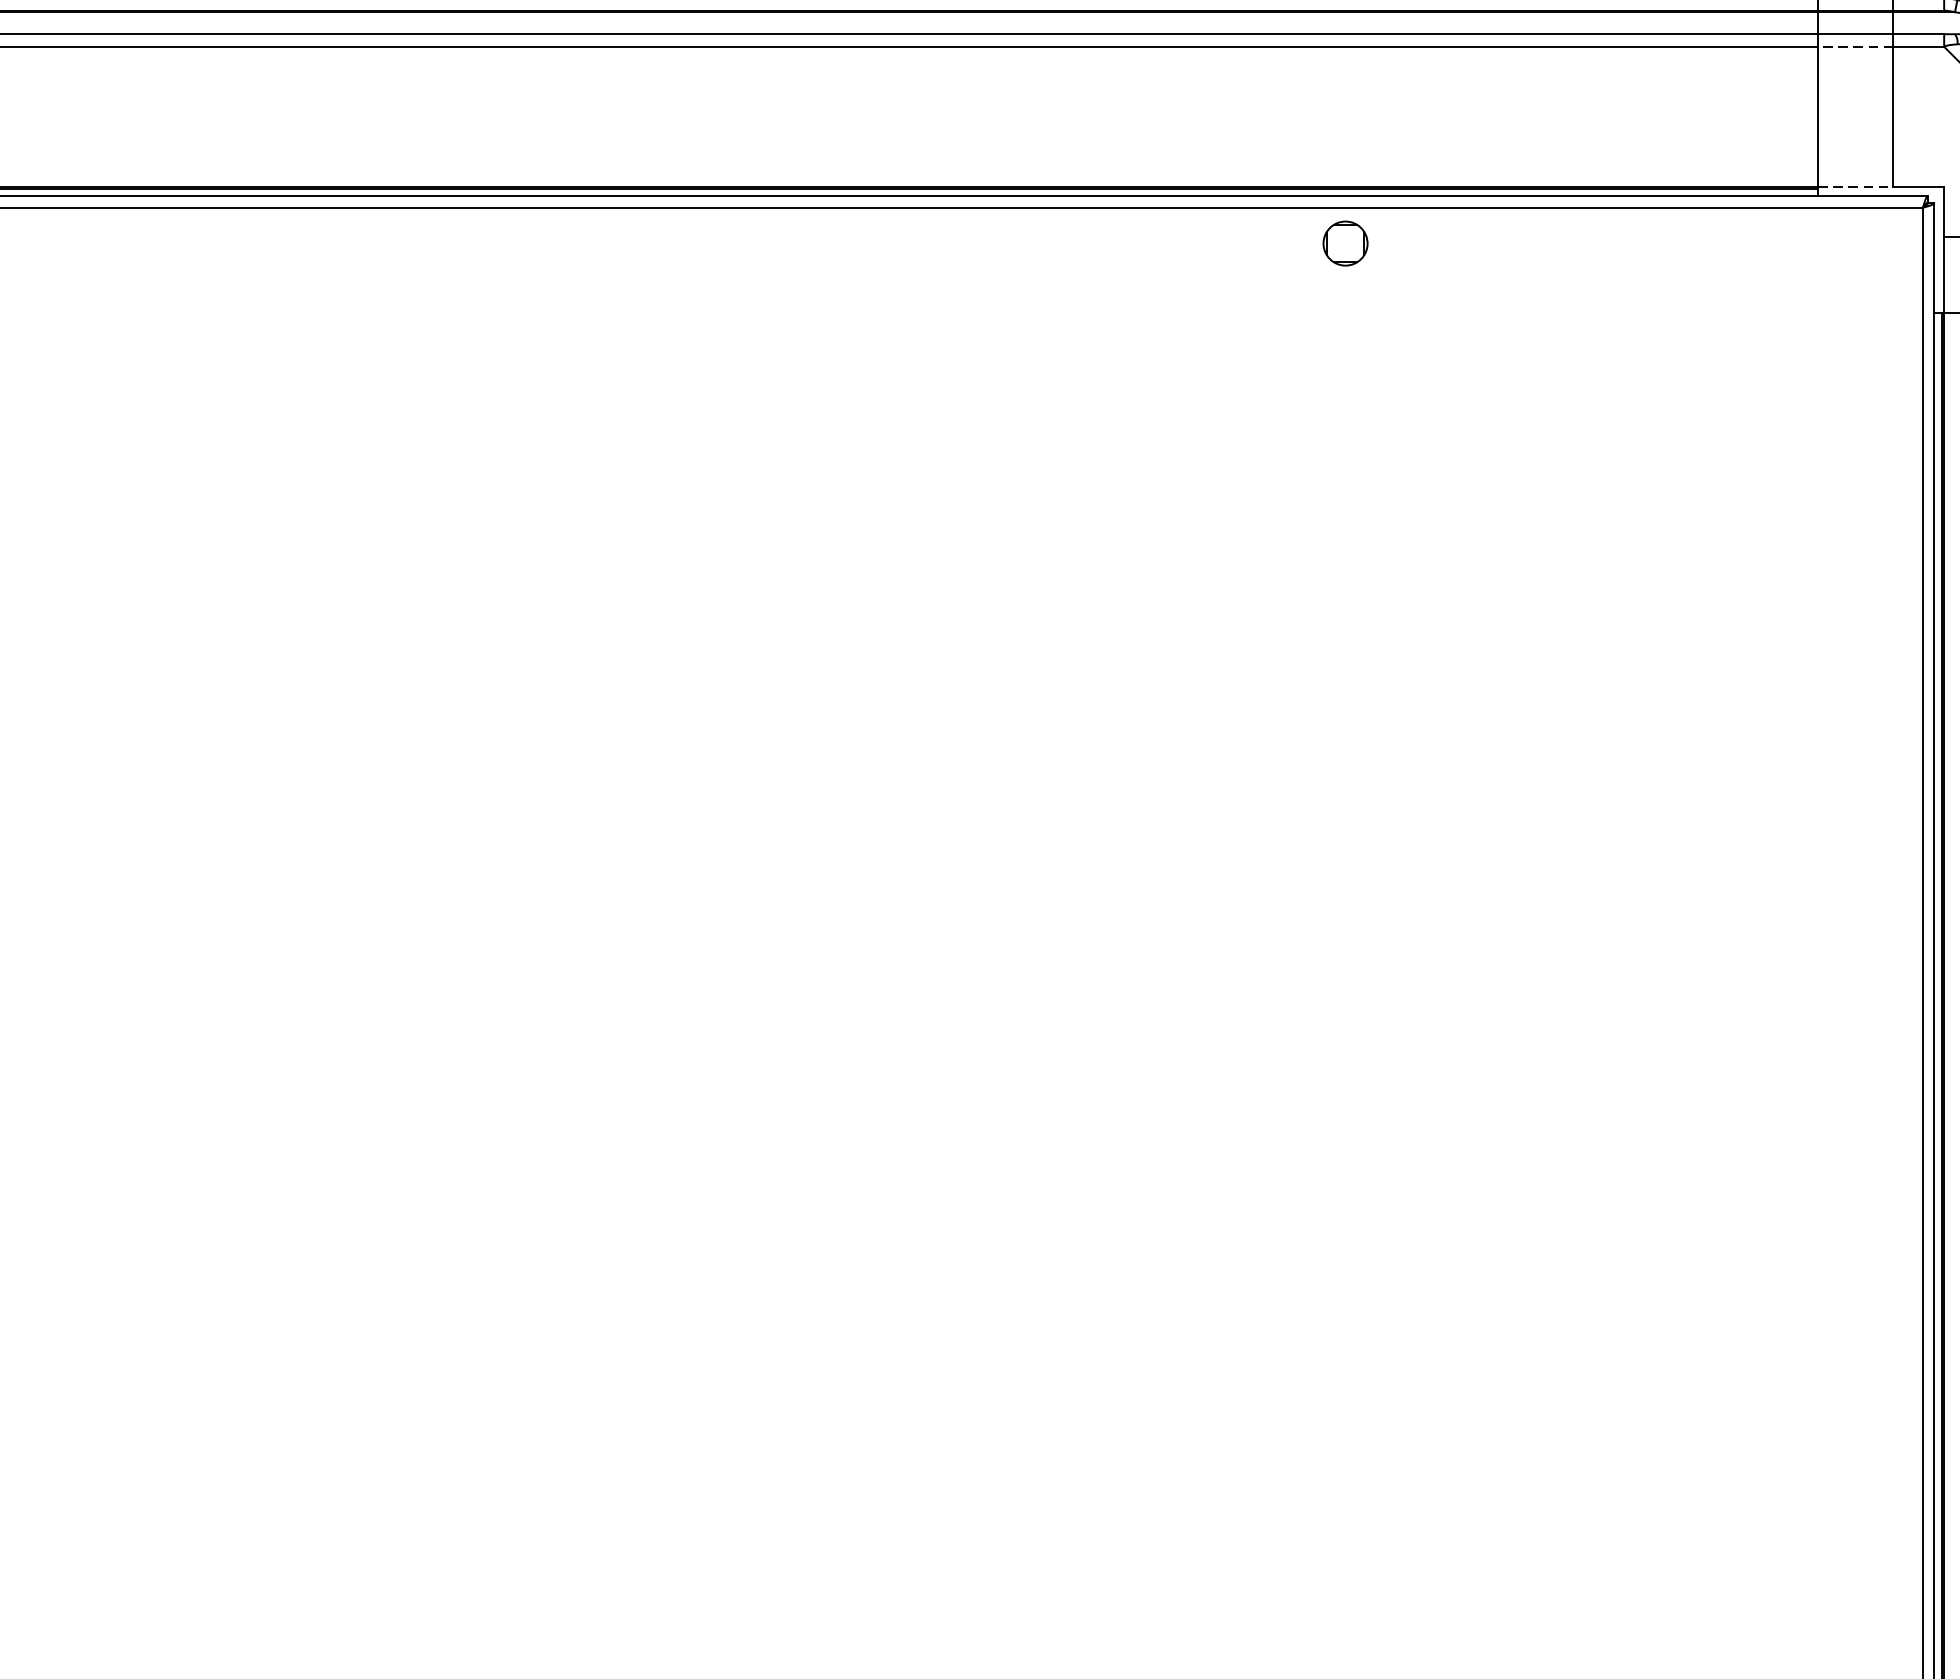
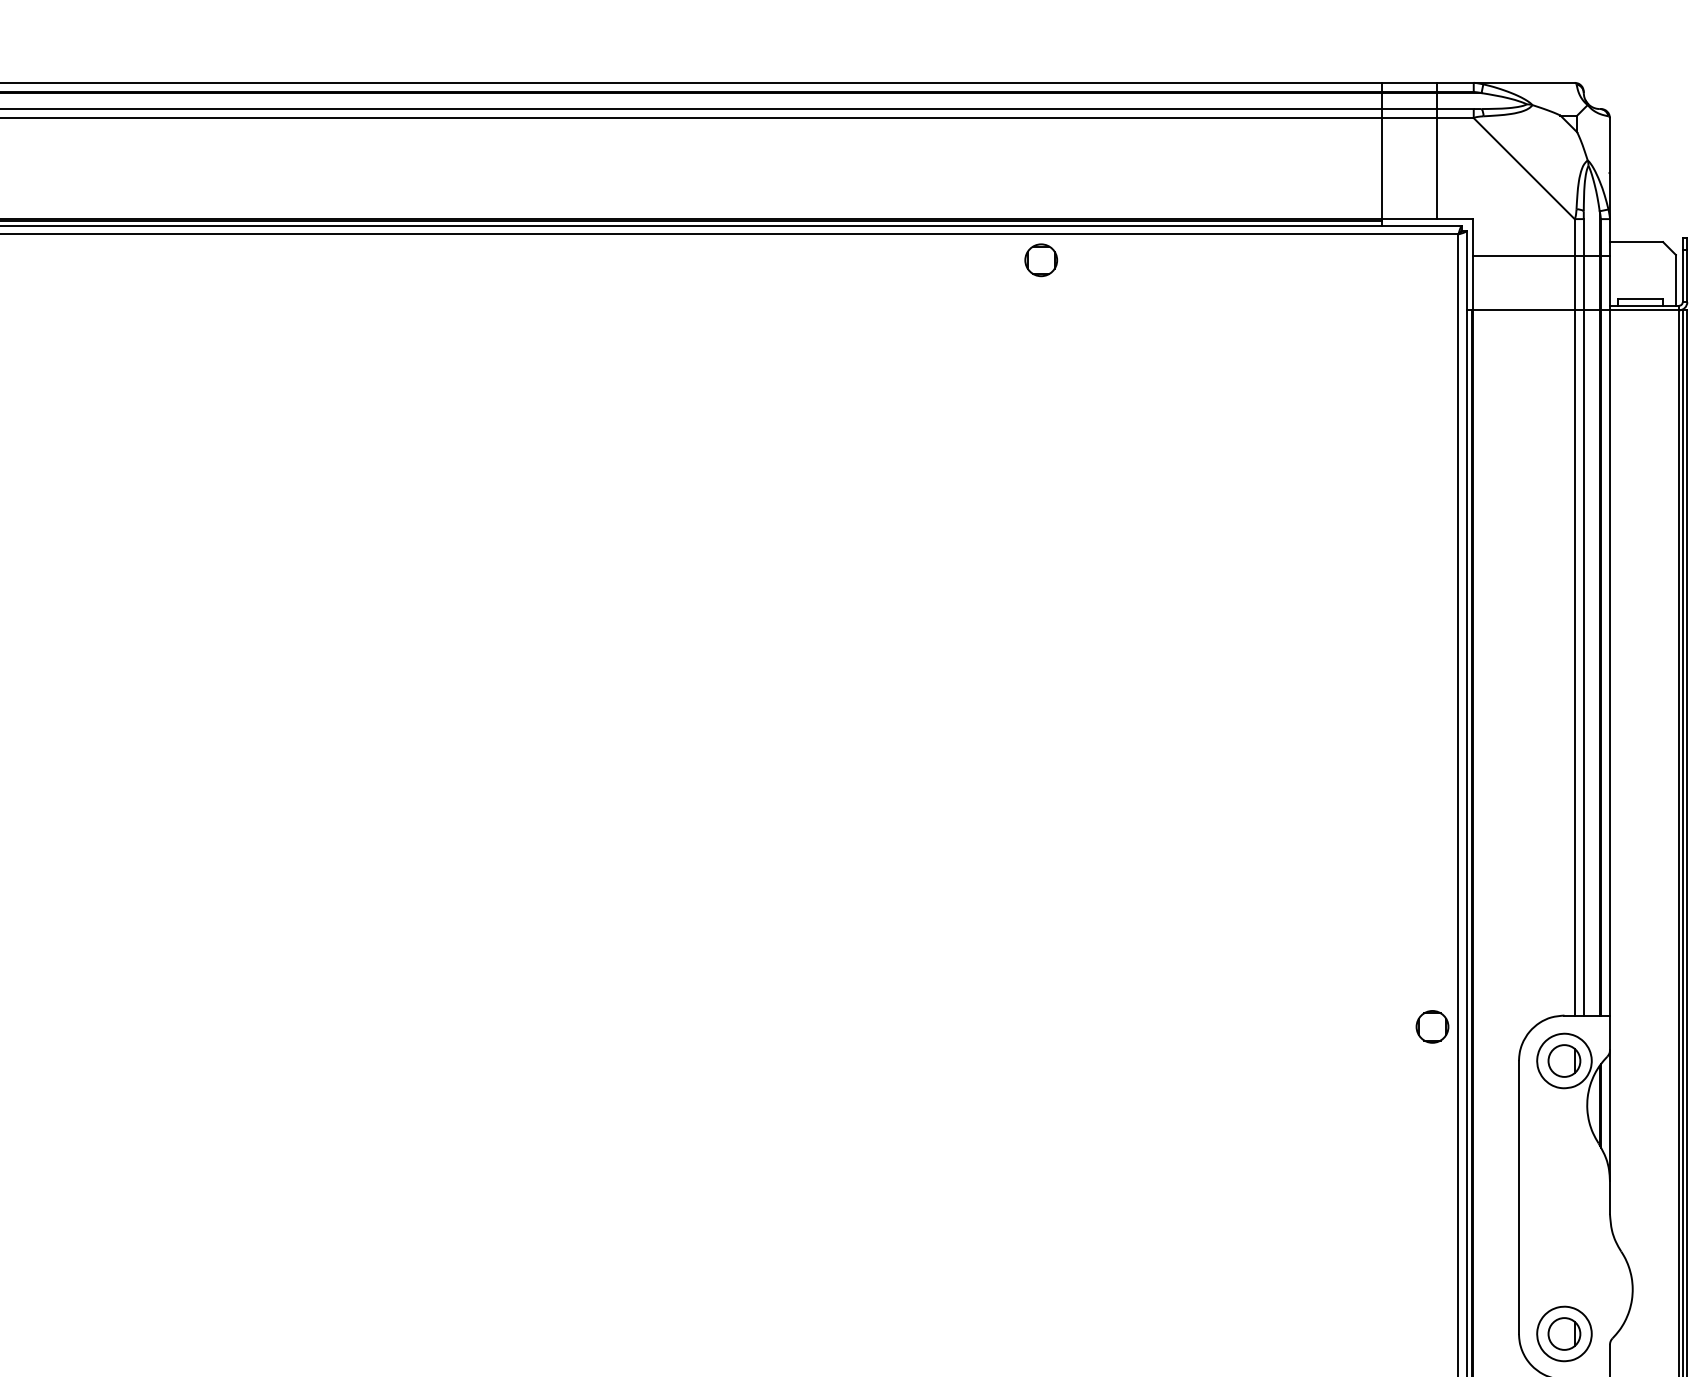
line: (1855, 47) -> (1409, 118), dashed -> solid
line: (1856, 187) -> (1410, 219), dashed -> solid
part: (1887, 1304) -> (1432, 1026), added

